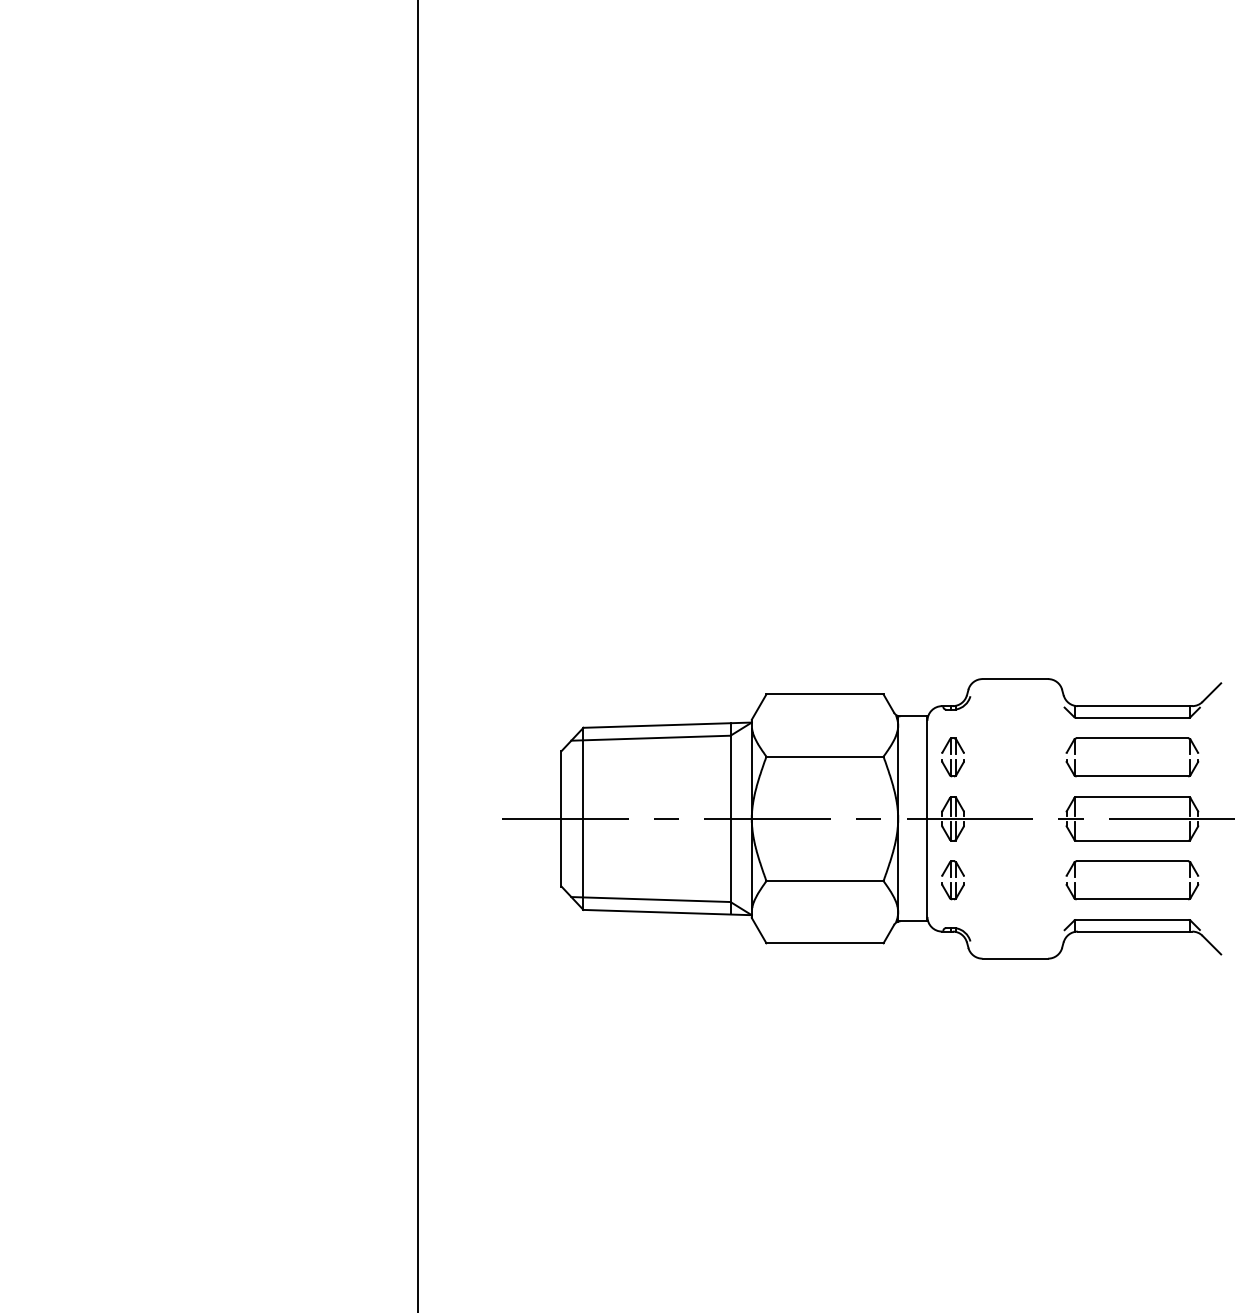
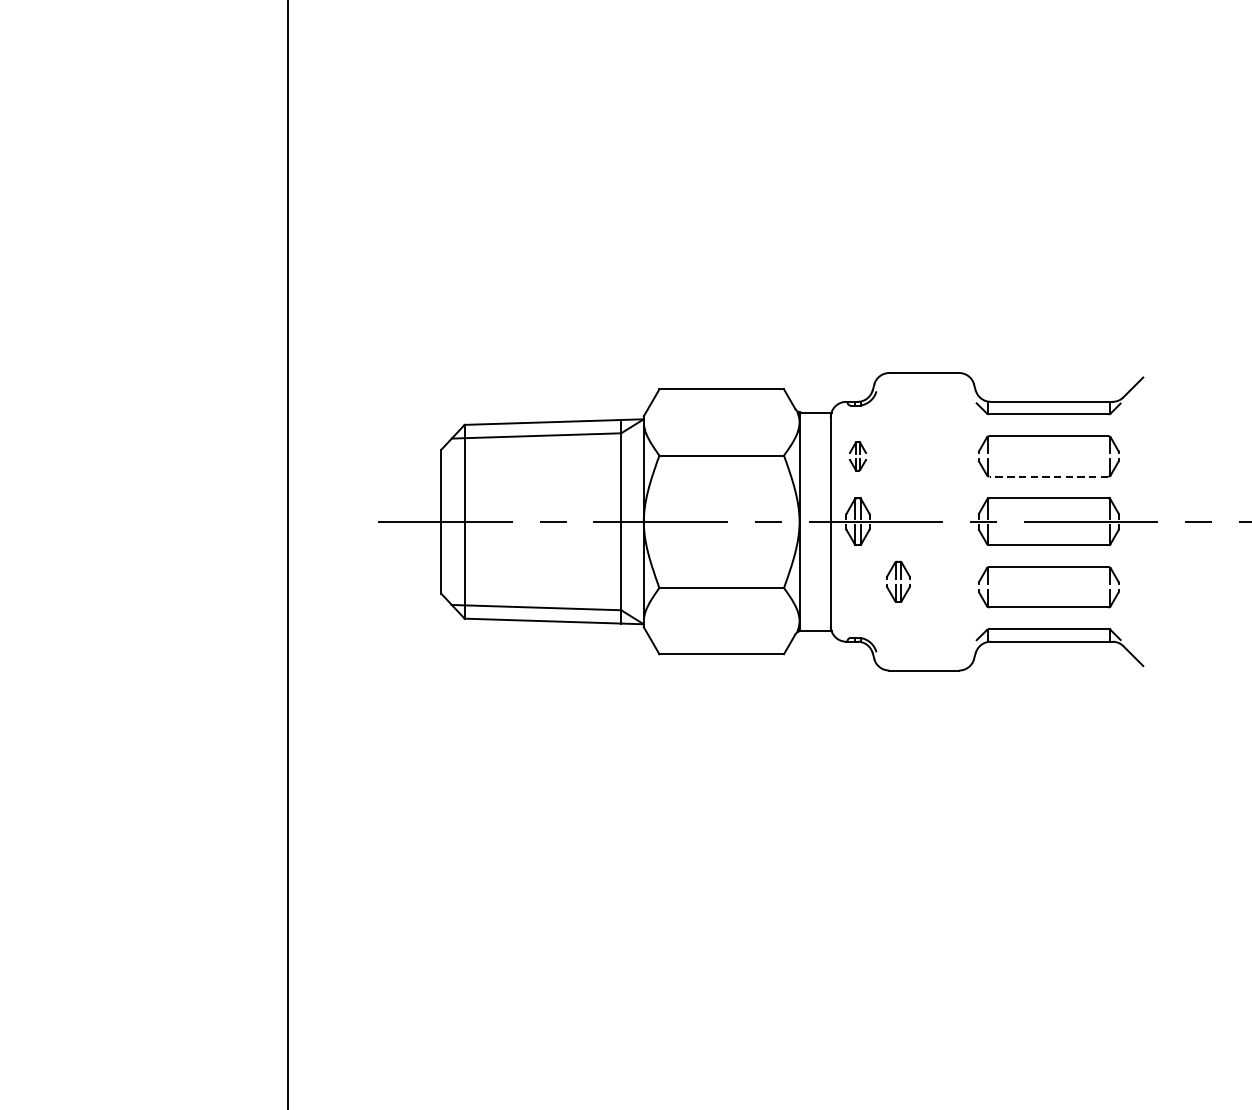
part: (952, 757) -> (857, 456), size x0.7
line: (1132, 776) -> (1048, 476), solid -> dashed
part: (952, 880) -> (897, 582), moved

